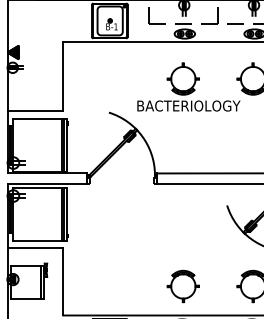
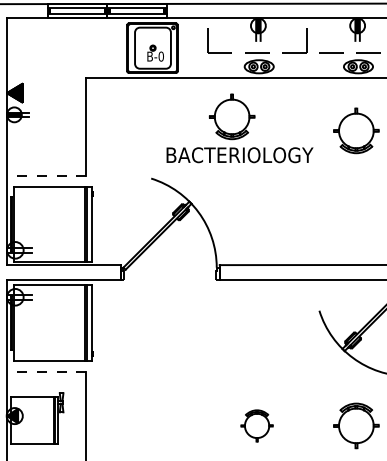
text: (115, 26) -> (160, 56), B-1 -> B-0
part: (188, 87) -> (239, 128), moved
line: (35, 110) -> (46, 175), solid -> dashed
line: (35, 248) -> (46, 371), solid -> dashed
part: (182, 286) -> (256, 425), size x0.7

